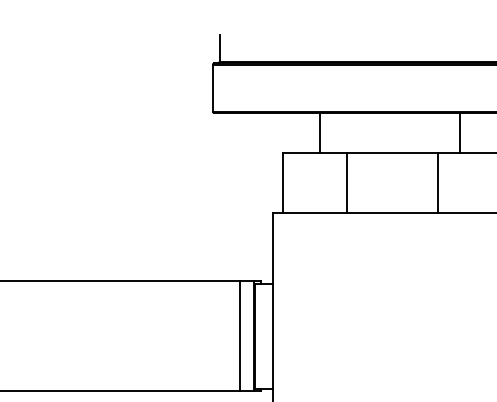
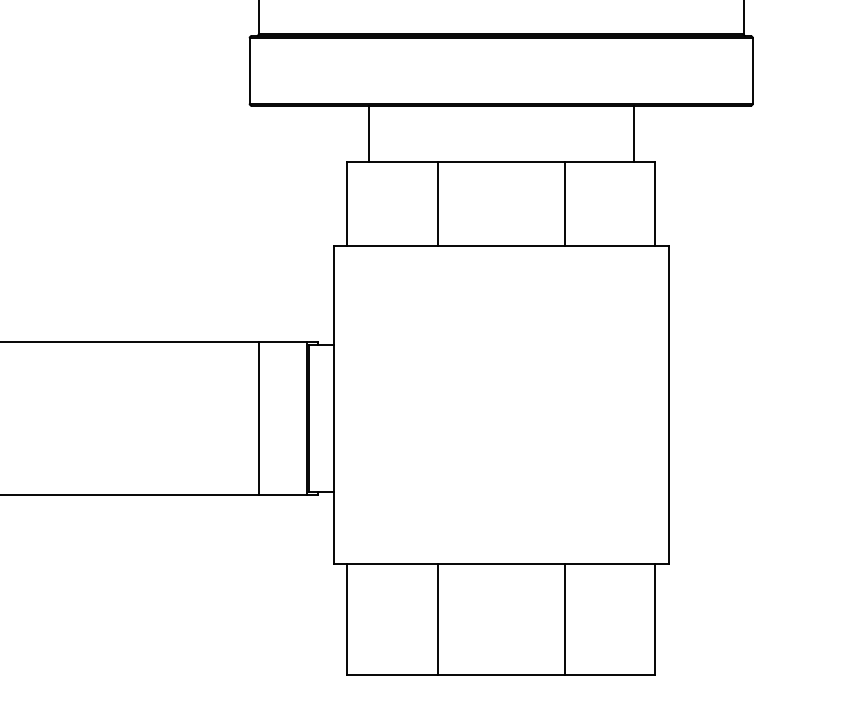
line: (319, 132) -> (368, 133), moved
line: (460, 132) -> (634, 133), moved
line: (239, 336) -> (259, 418), moved

